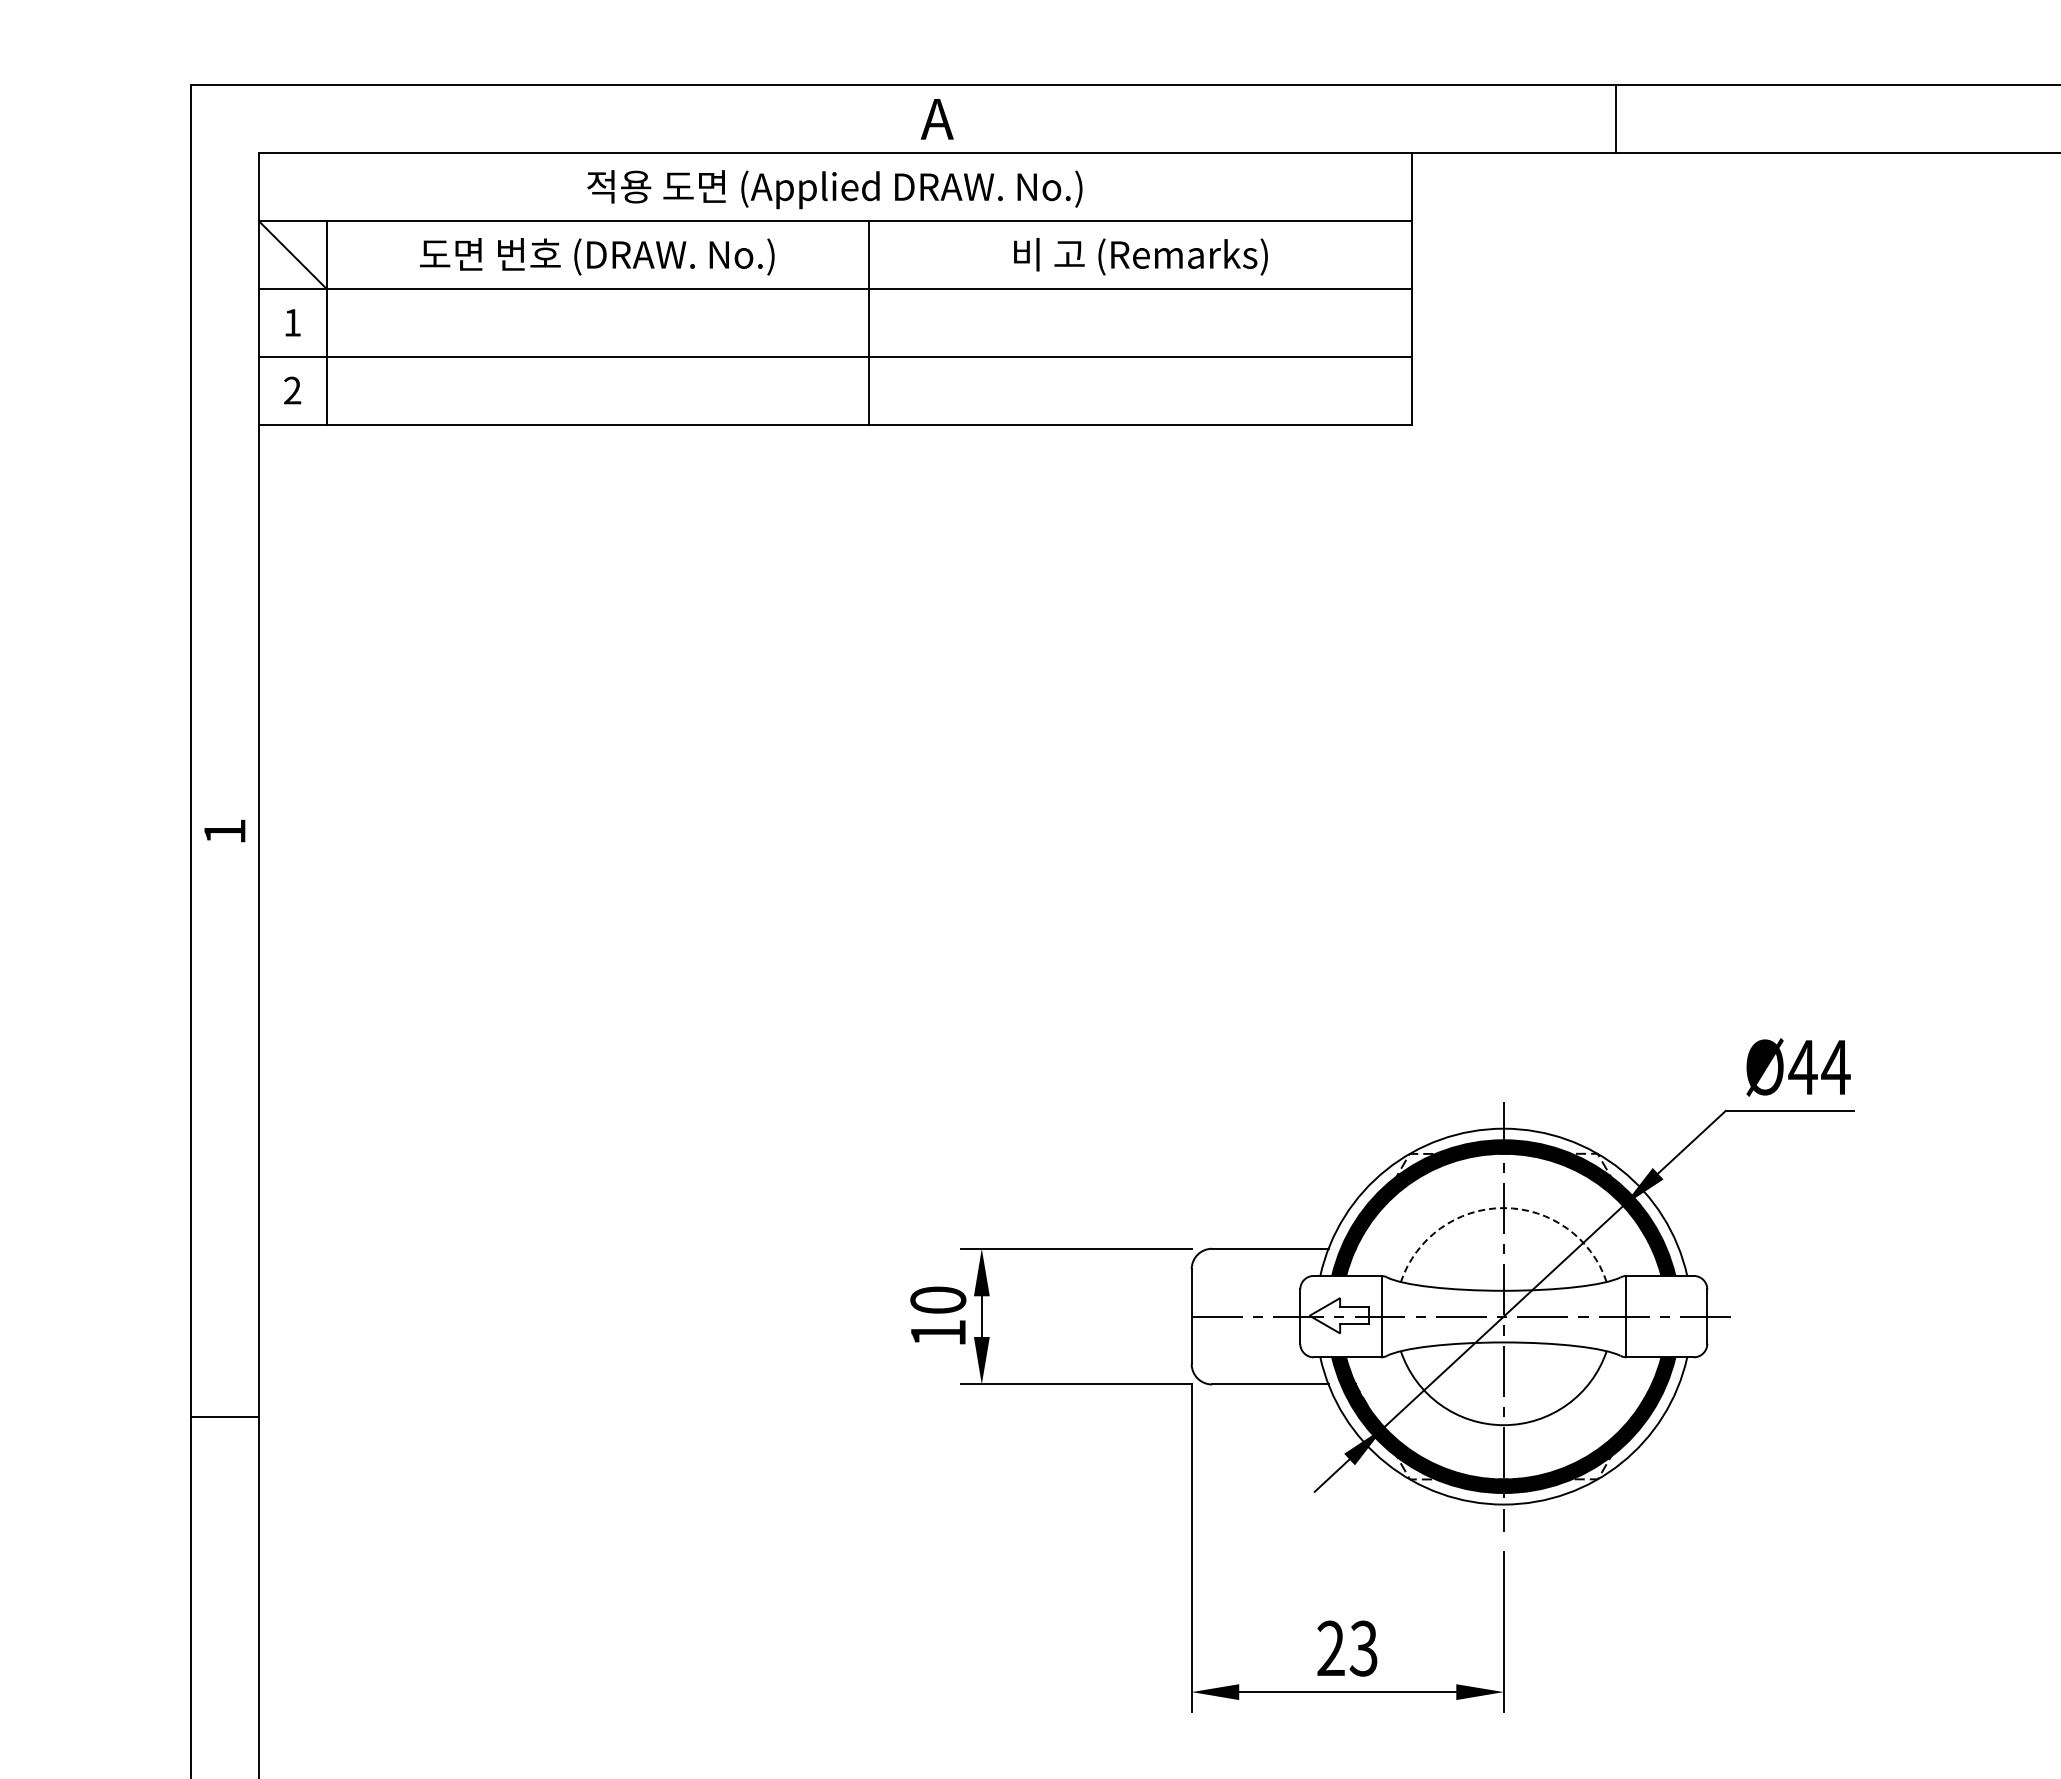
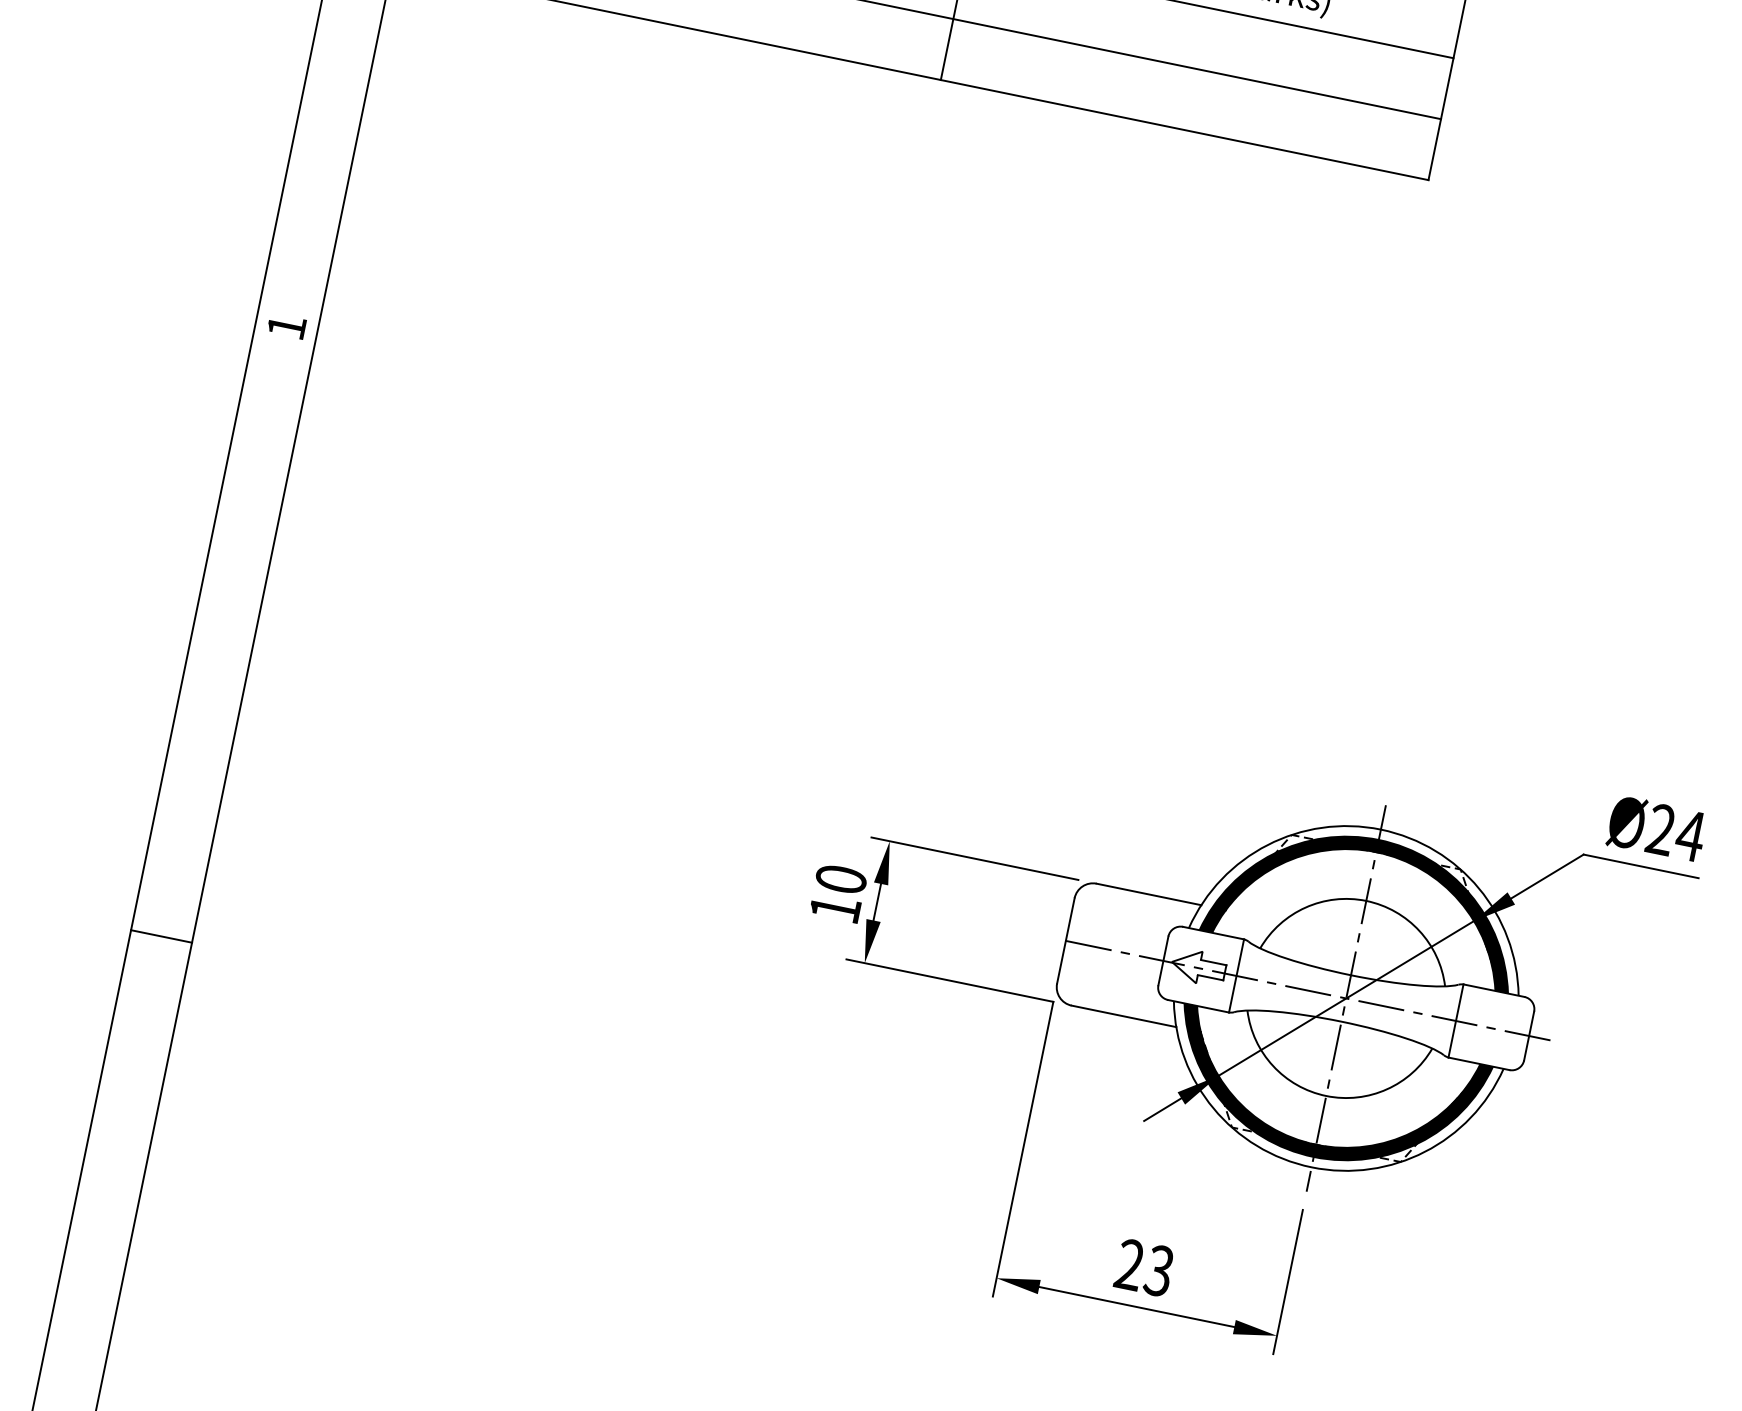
text: (1802, 1066) -> (1660, 828), Ø44 -> Ø24
arc: (1503, 1208) -> (1365, 901), dashed -> solid
line: (224, 1417) -> (161, 936), moved

